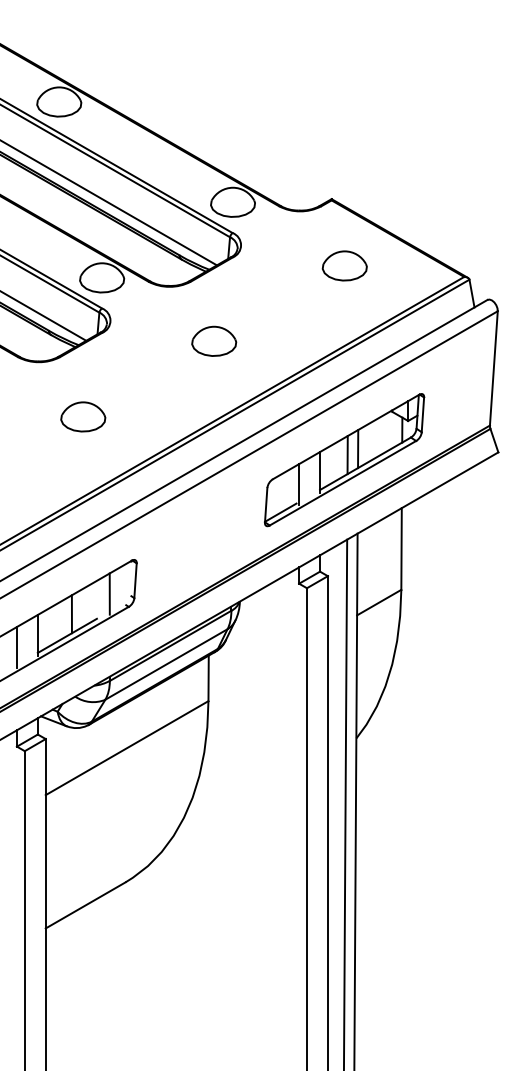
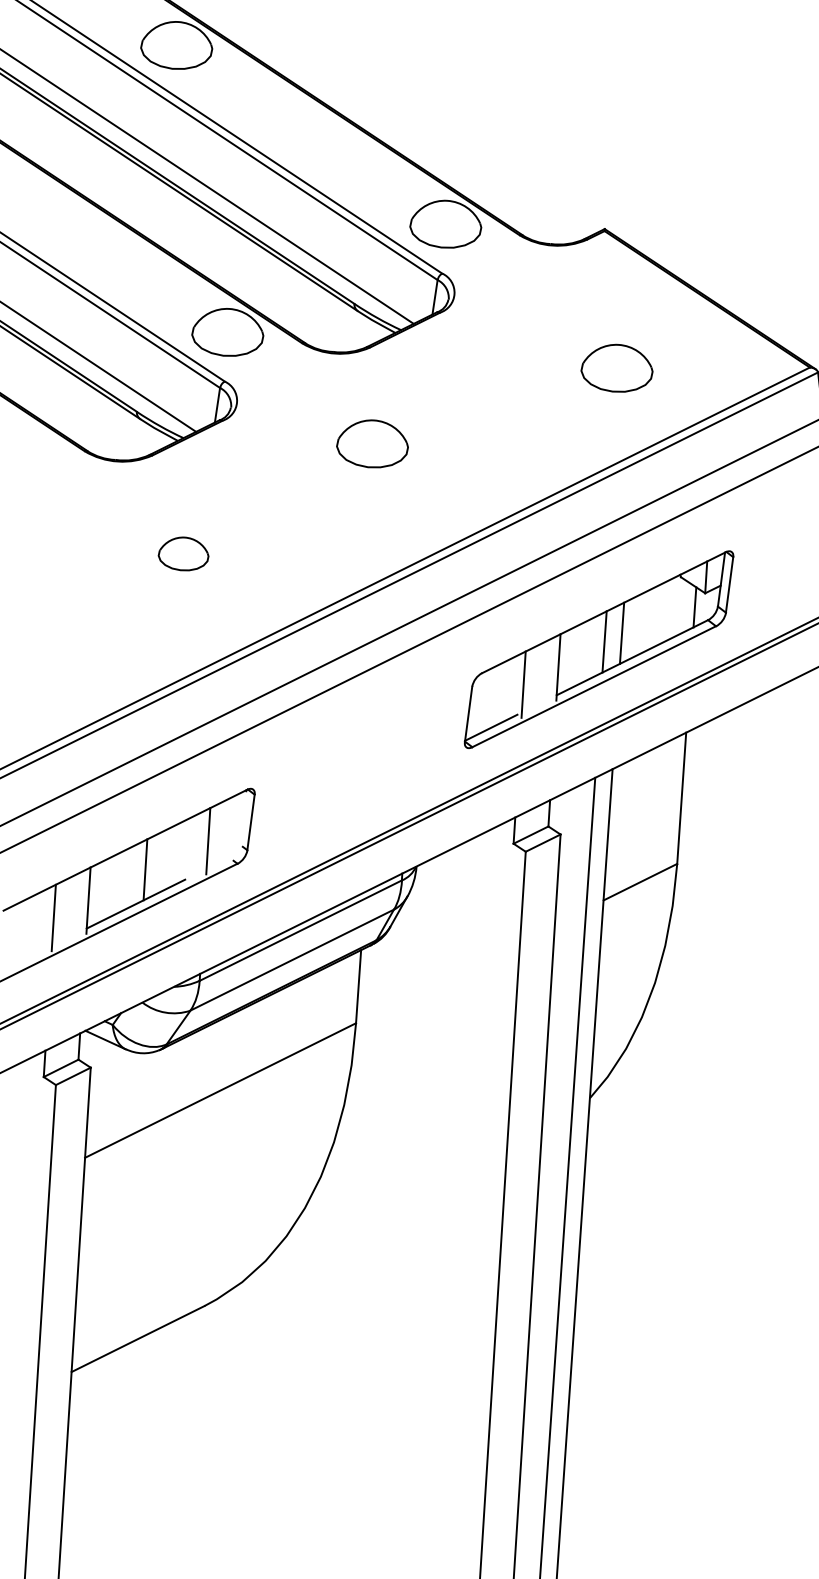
part: (344, 265) -> (616, 367), moved
part: (214, 340) -> (373, 442), moved
part: (83, 416) -> (184, 553), size x0.7

